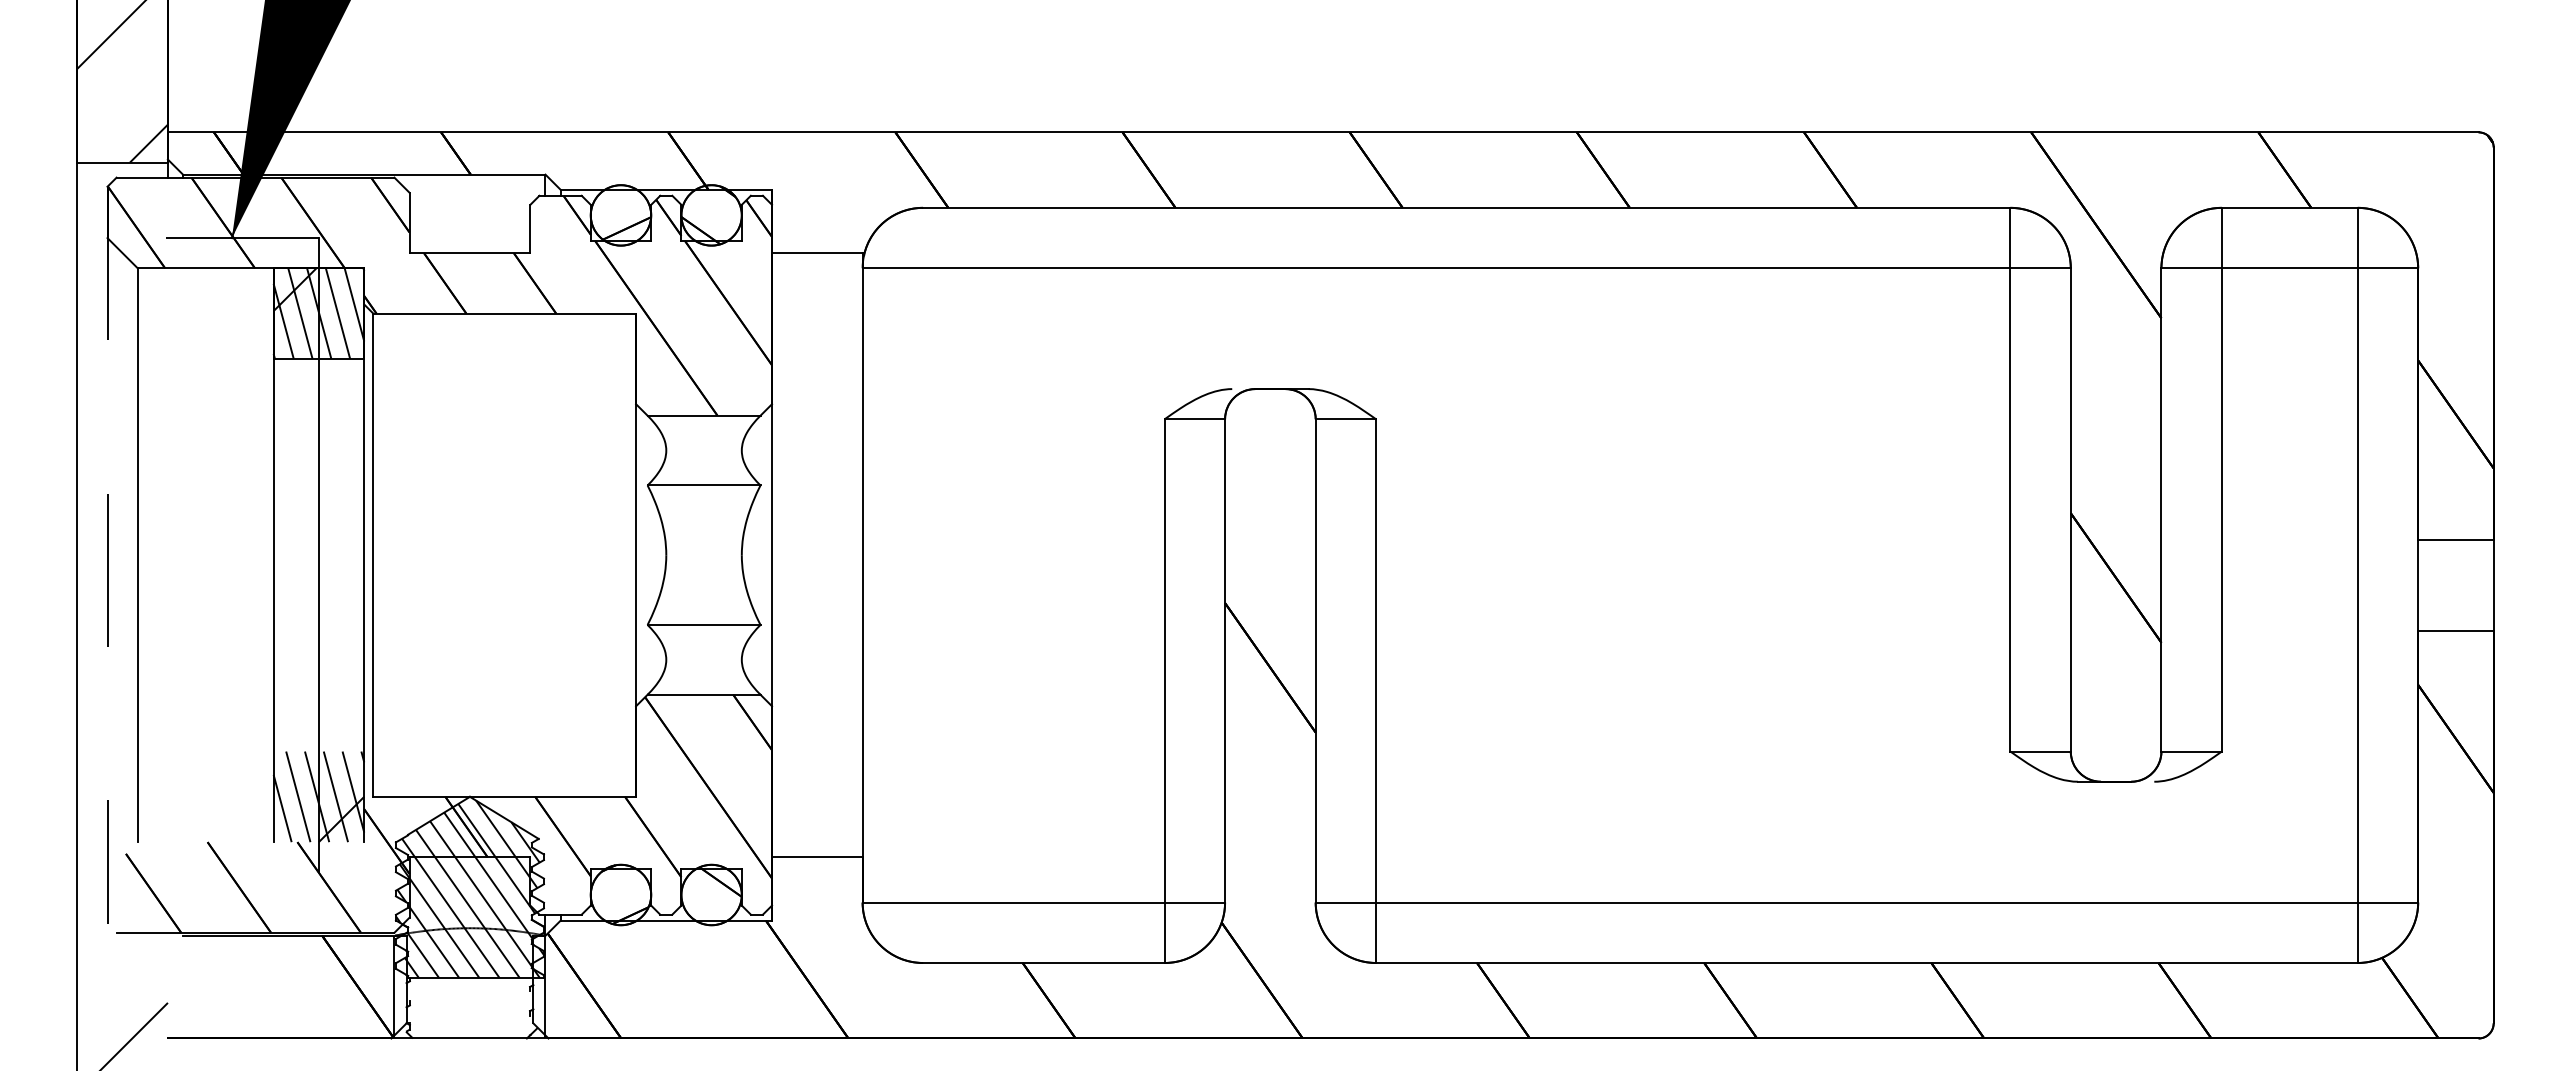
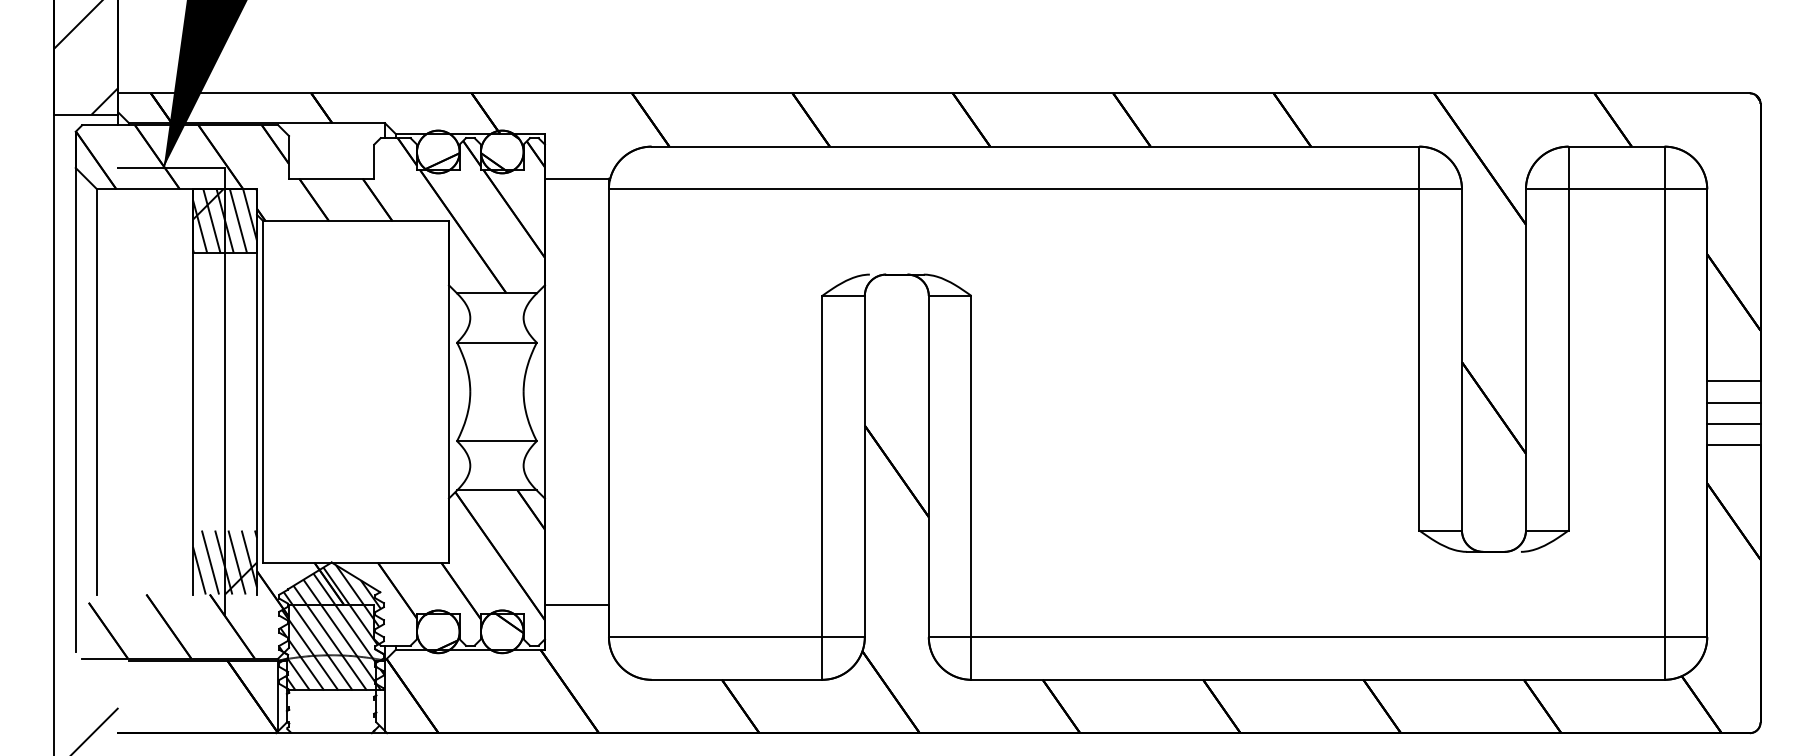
line: (107, 556) -> (75, 392), dashed -> solid
line: (2455, 570) -> (1733, 402), added
line: (2455, 599) -> (1733, 423), added

